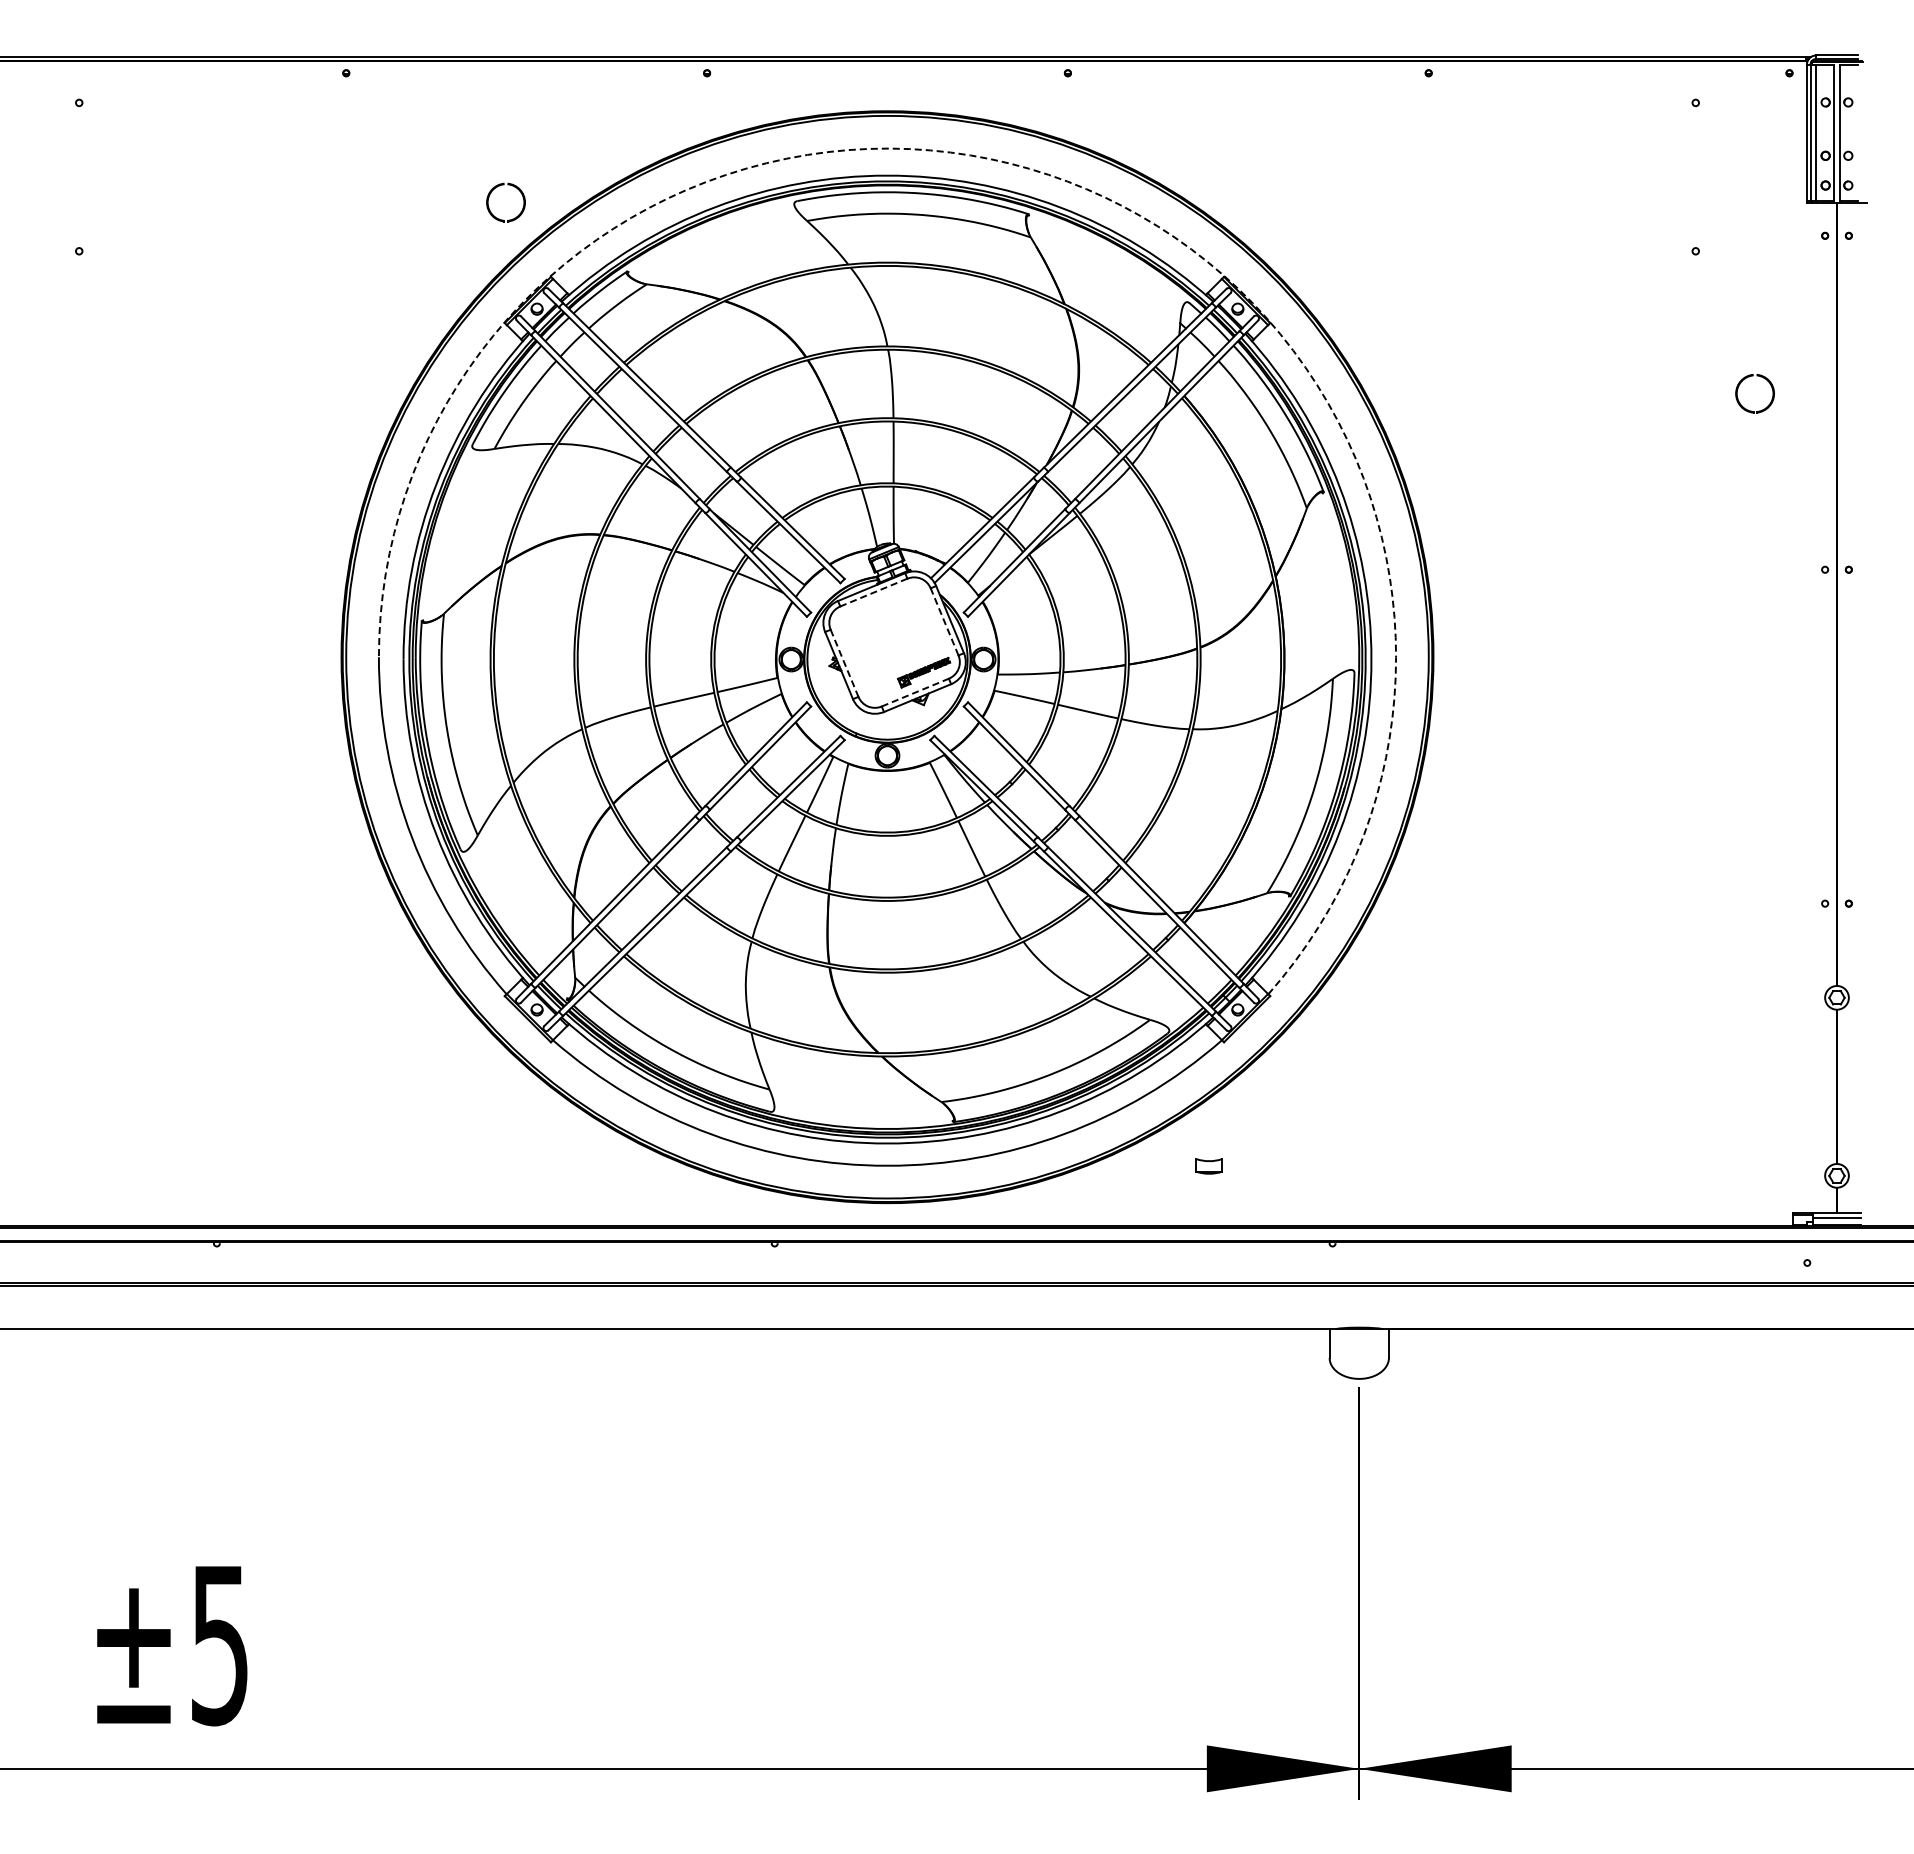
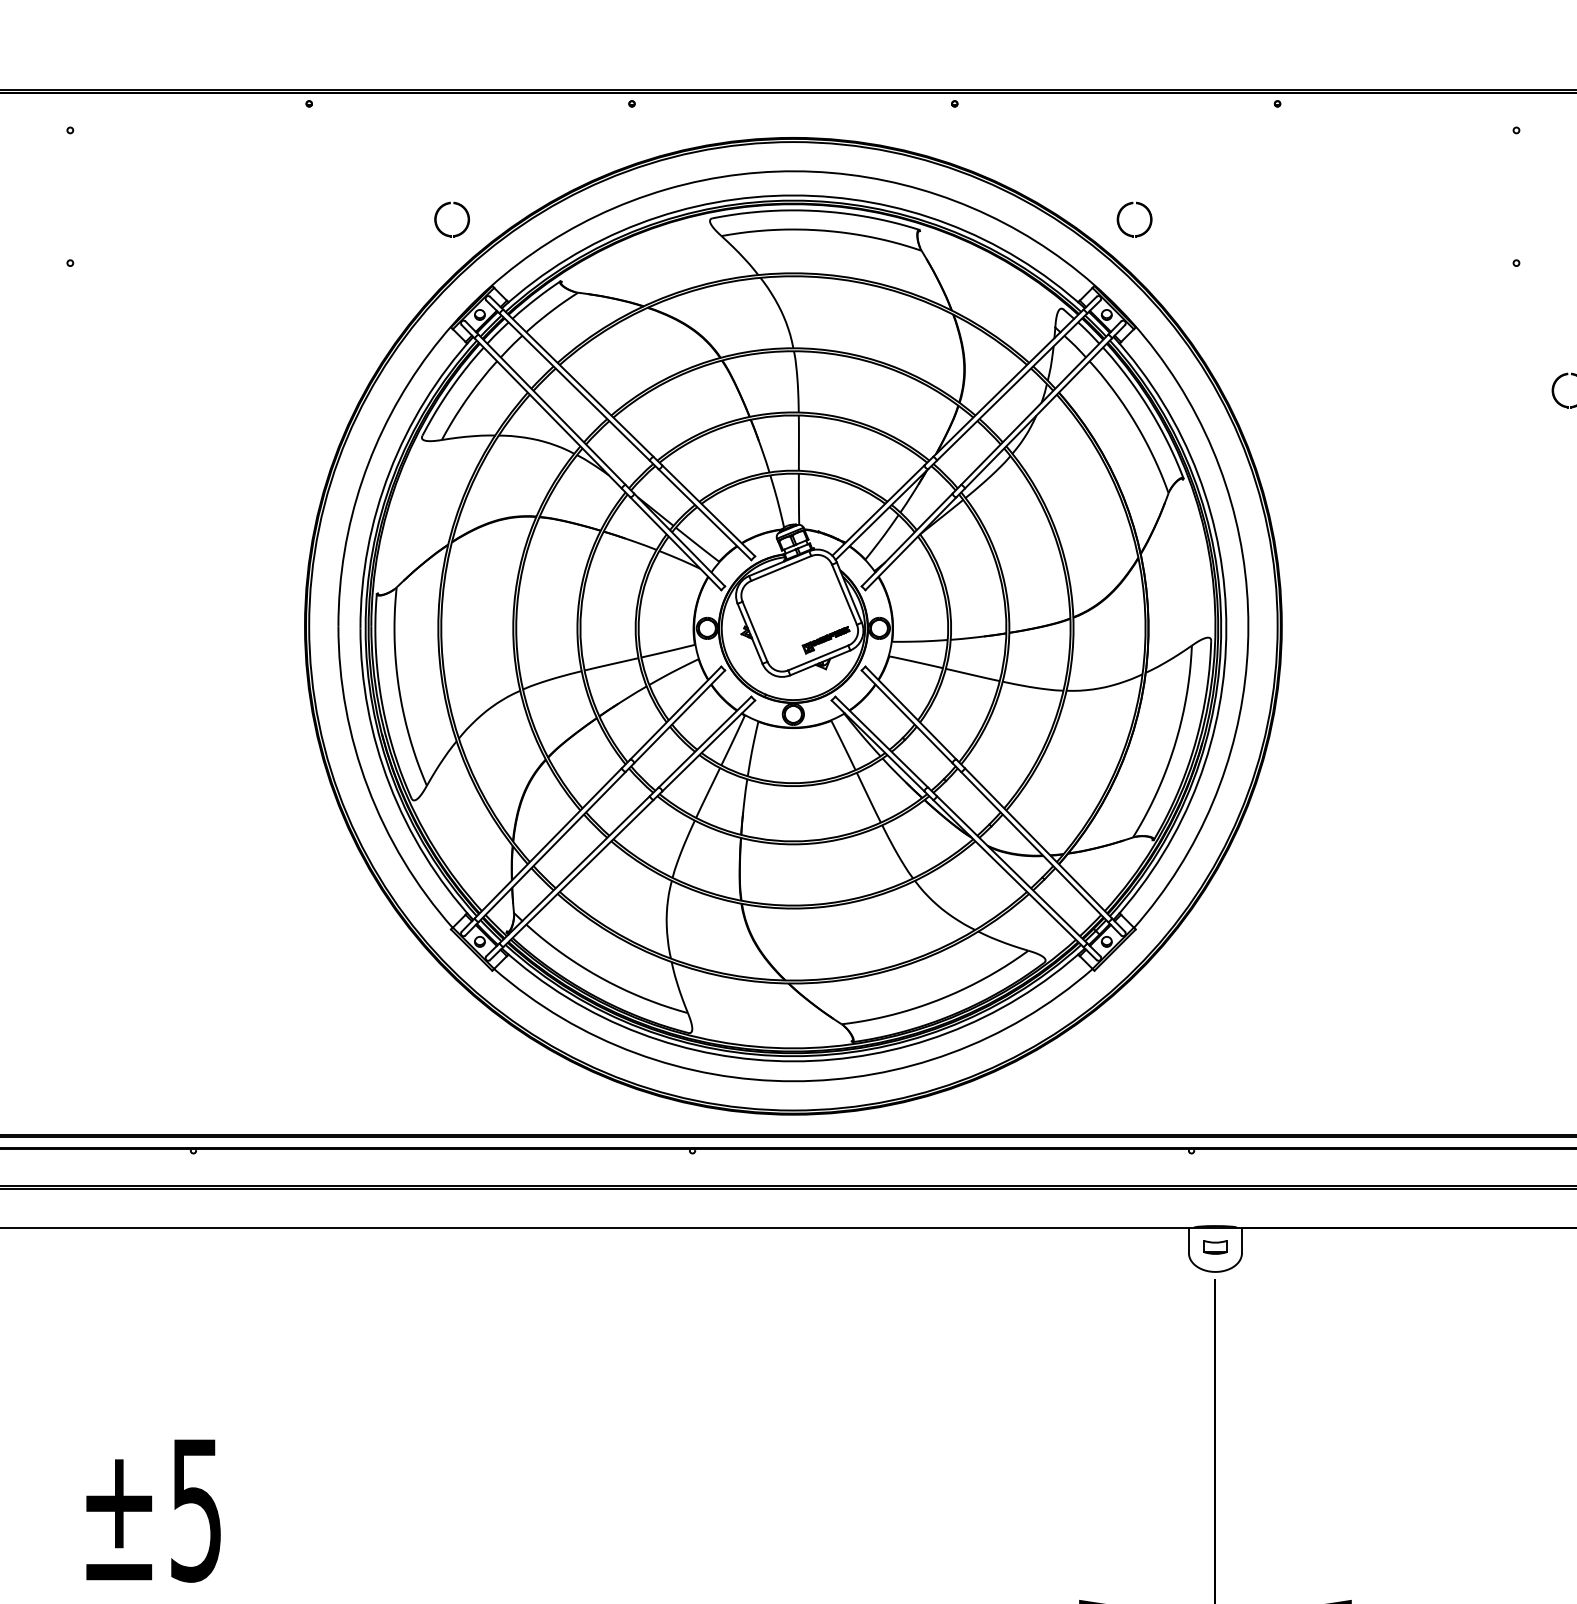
arc: (1067, 181) -> (954, 200), dashed -> solid
part: (1254, 193) -> (1121, 211), added
line: (873, 592) -> (780, 568), dashed -> solid
line: (944, 621) -> (844, 594), dashed -> solid
line: (844, 663) -> (754, 631), dashed -> solid
line: (915, 692) -> (818, 657), dashed -> solid
part: (1208, 1166) -> (1214, 1247), moved

